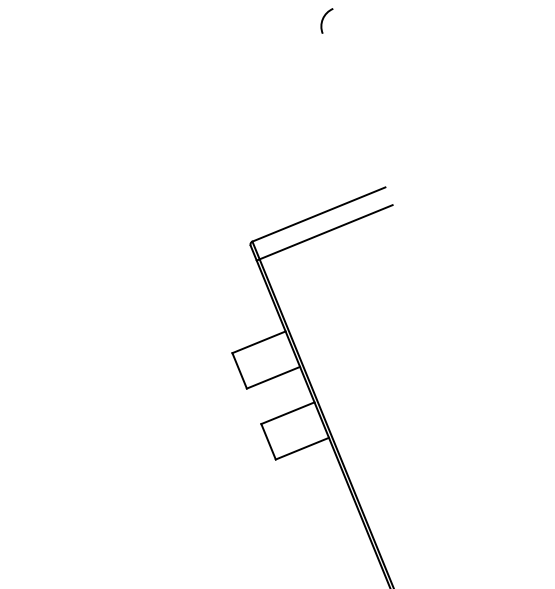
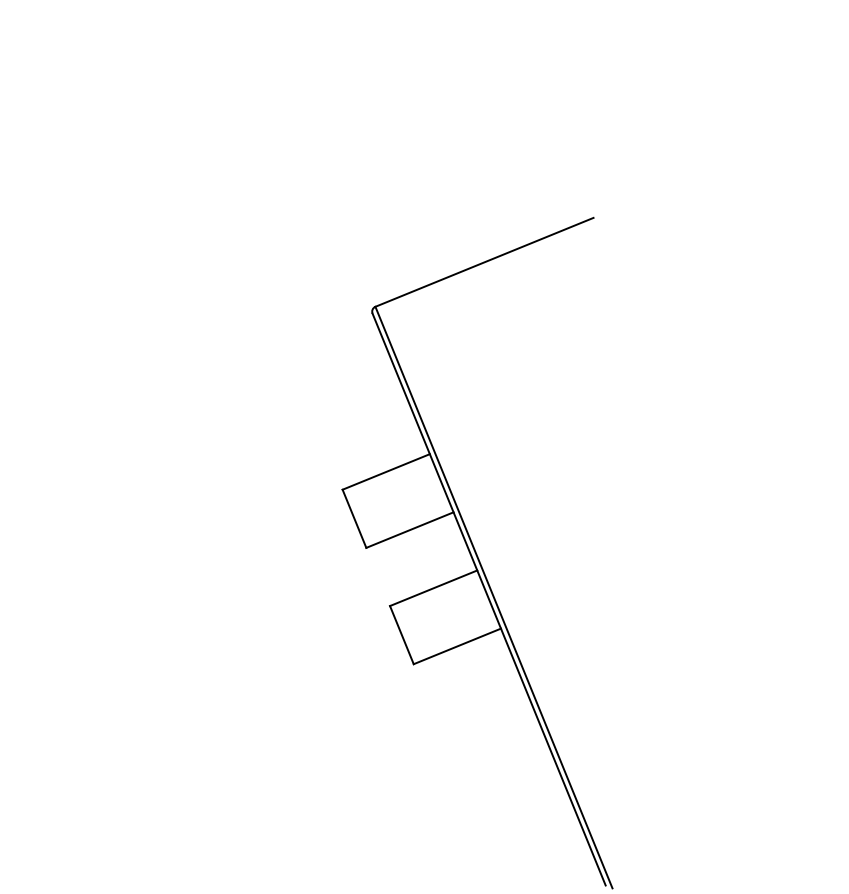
line: (324, 232) -> (493, 291), removed

